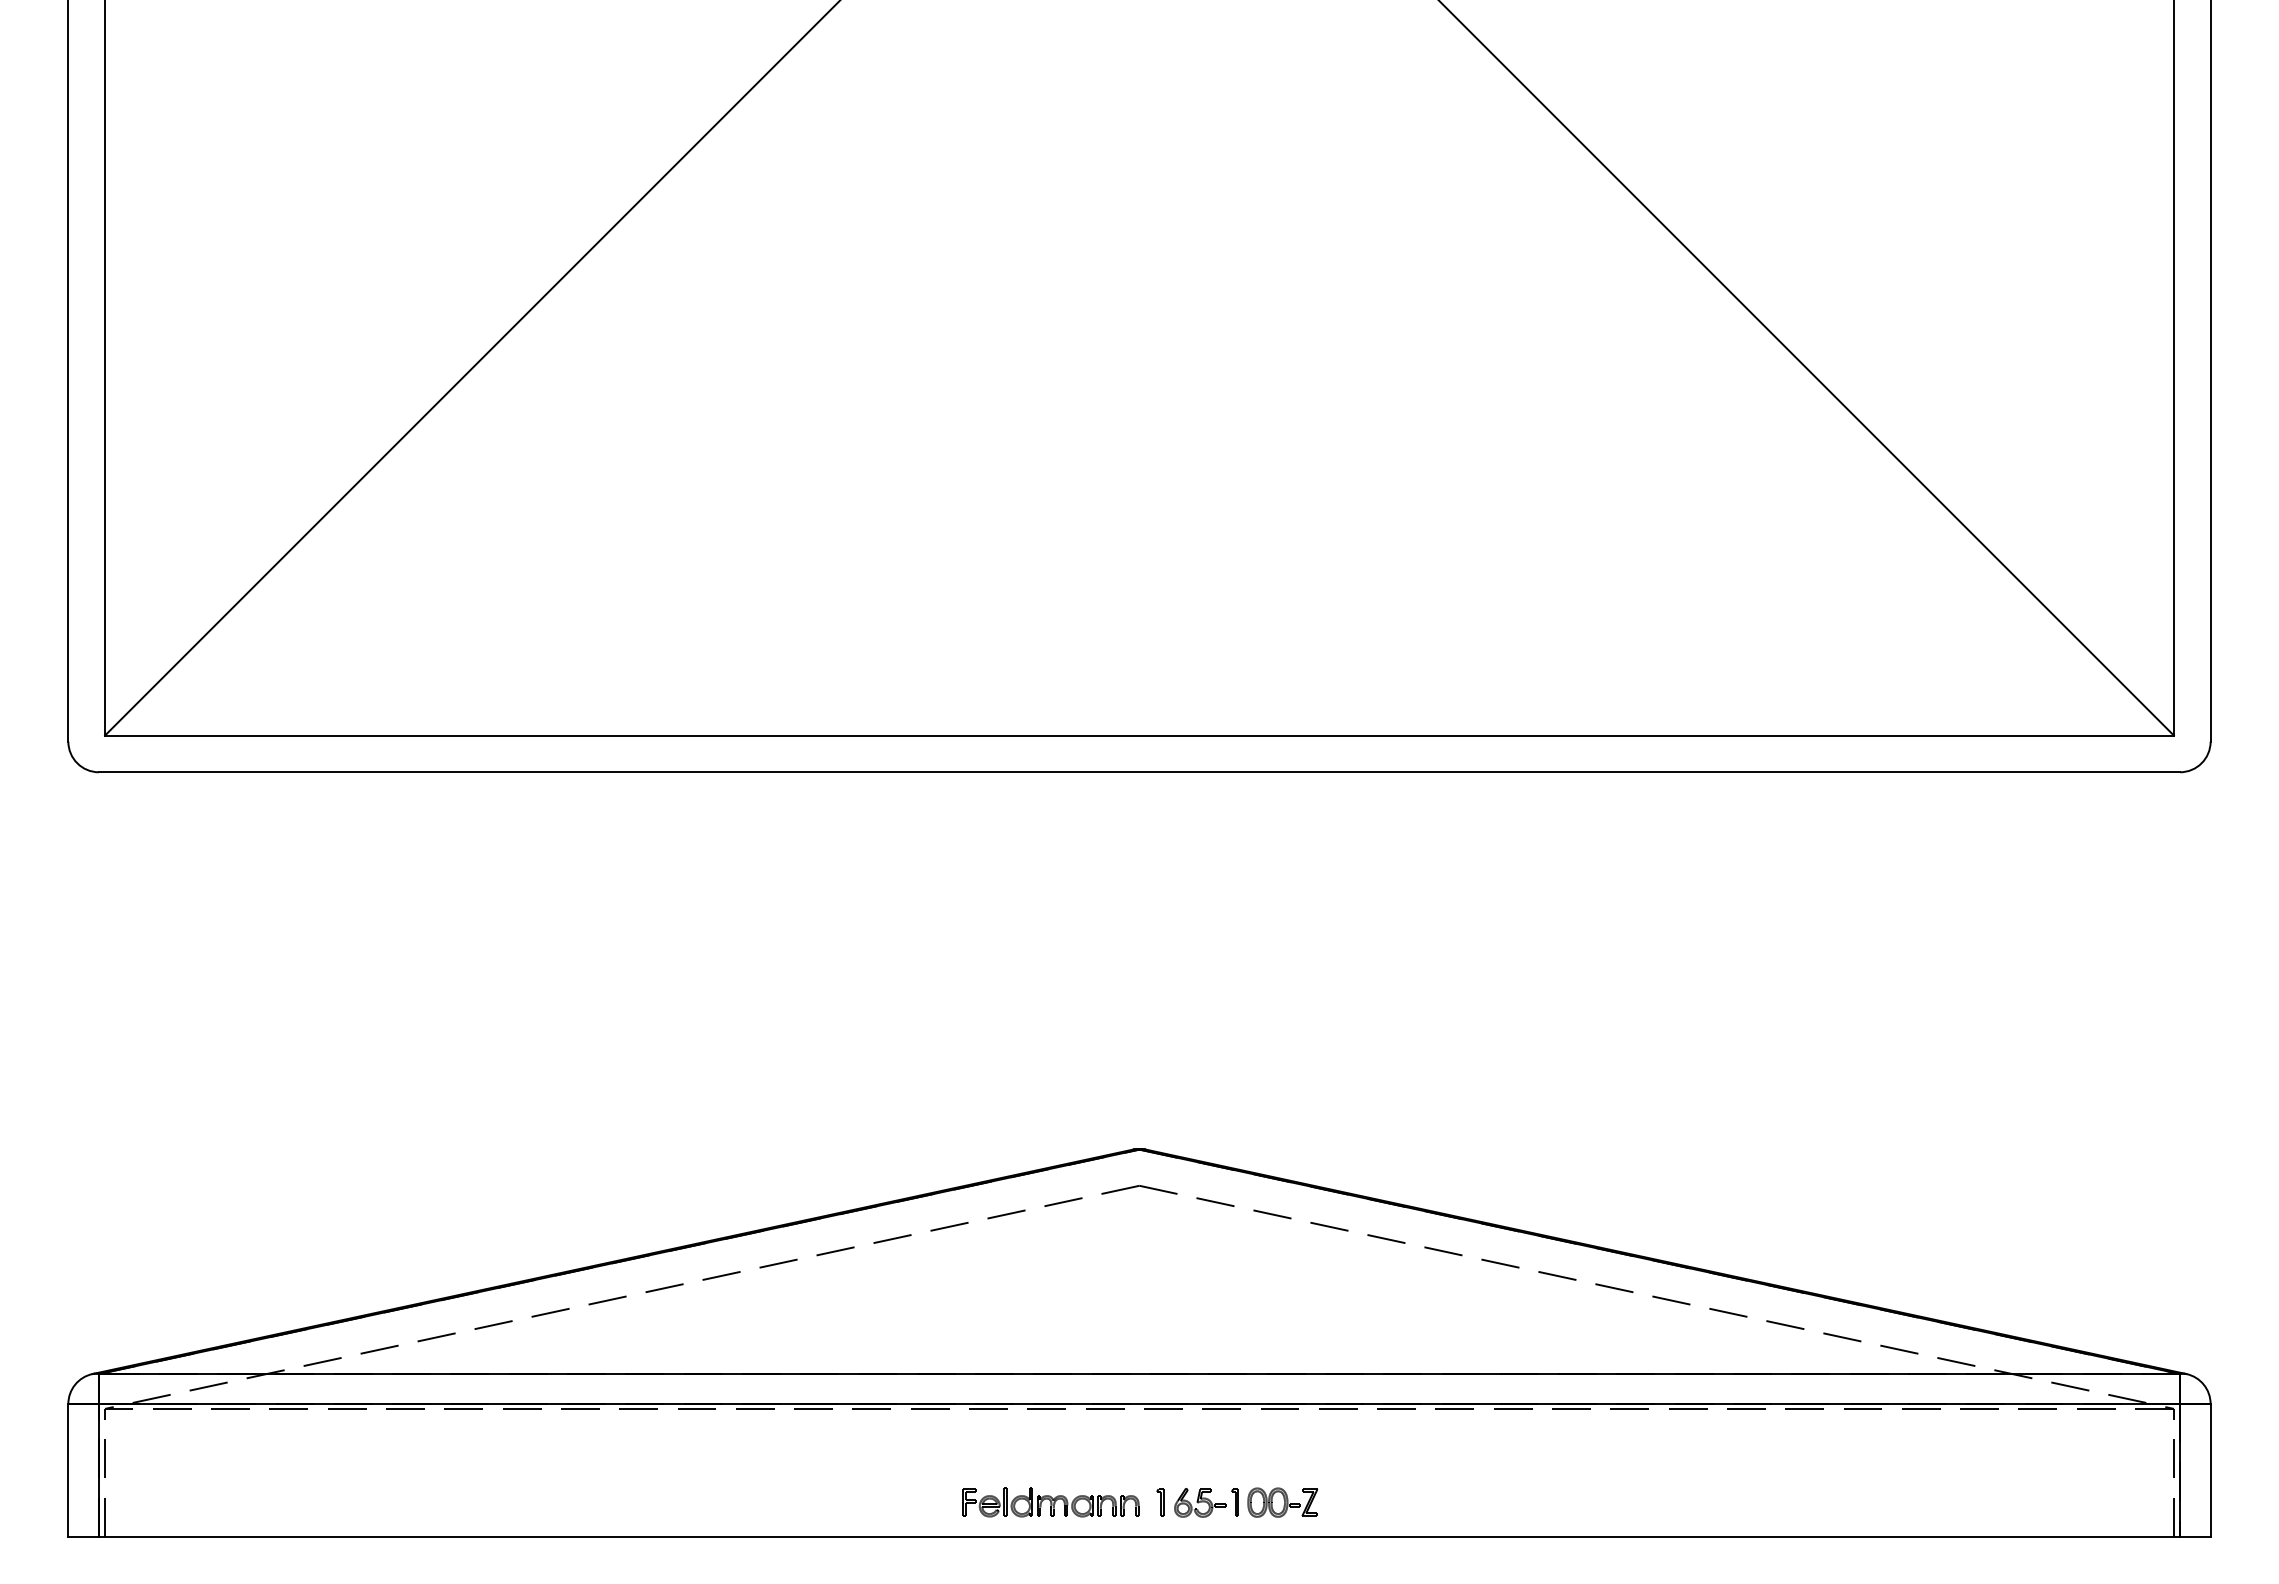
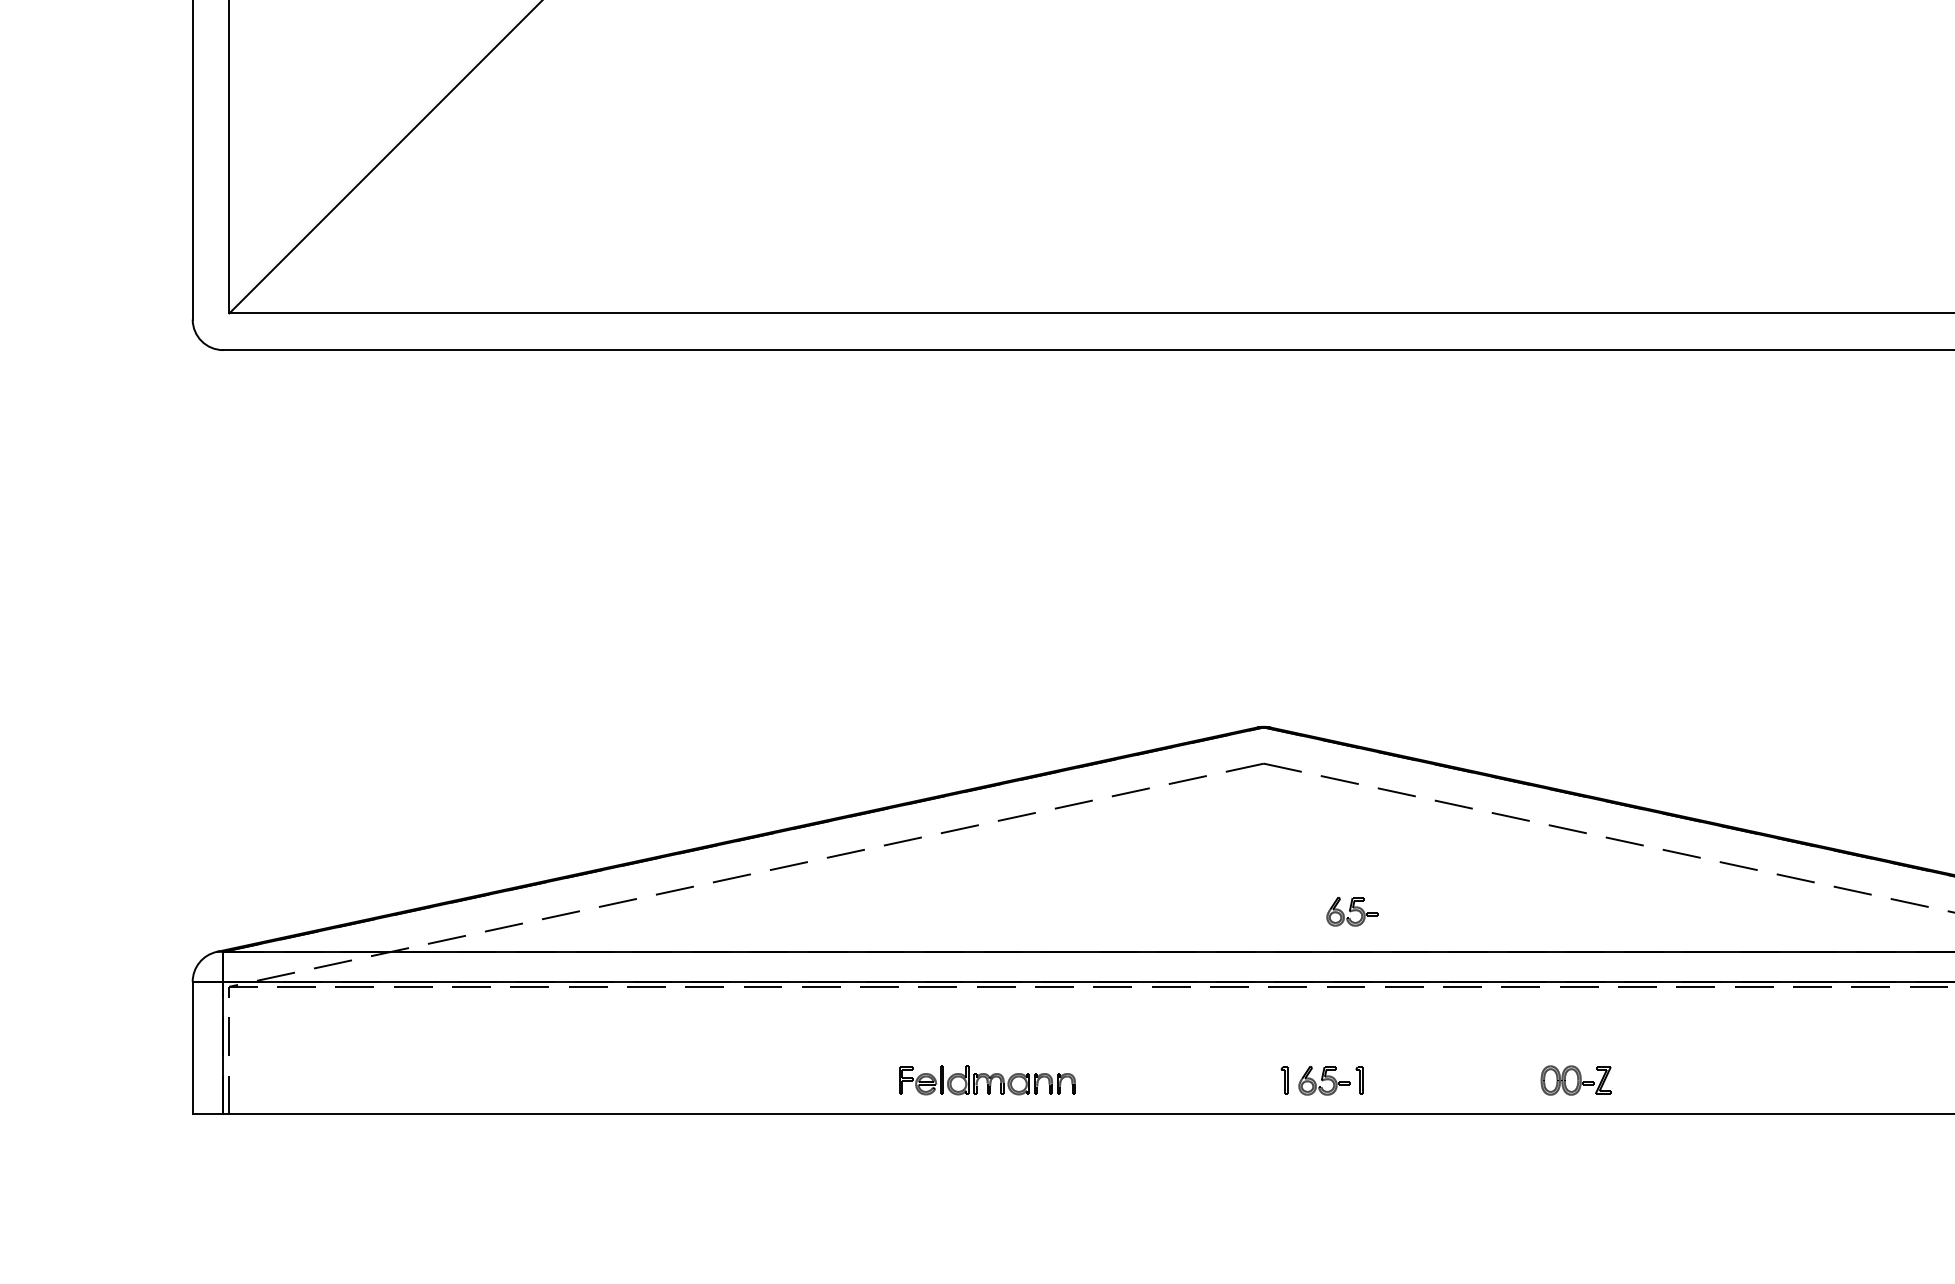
part: (1228, 1333) -> (1352, 911), added
part: (1050, 1502) -> (986, 1080), moved
part: (1282, 1502) -> (1575, 1080), moved

